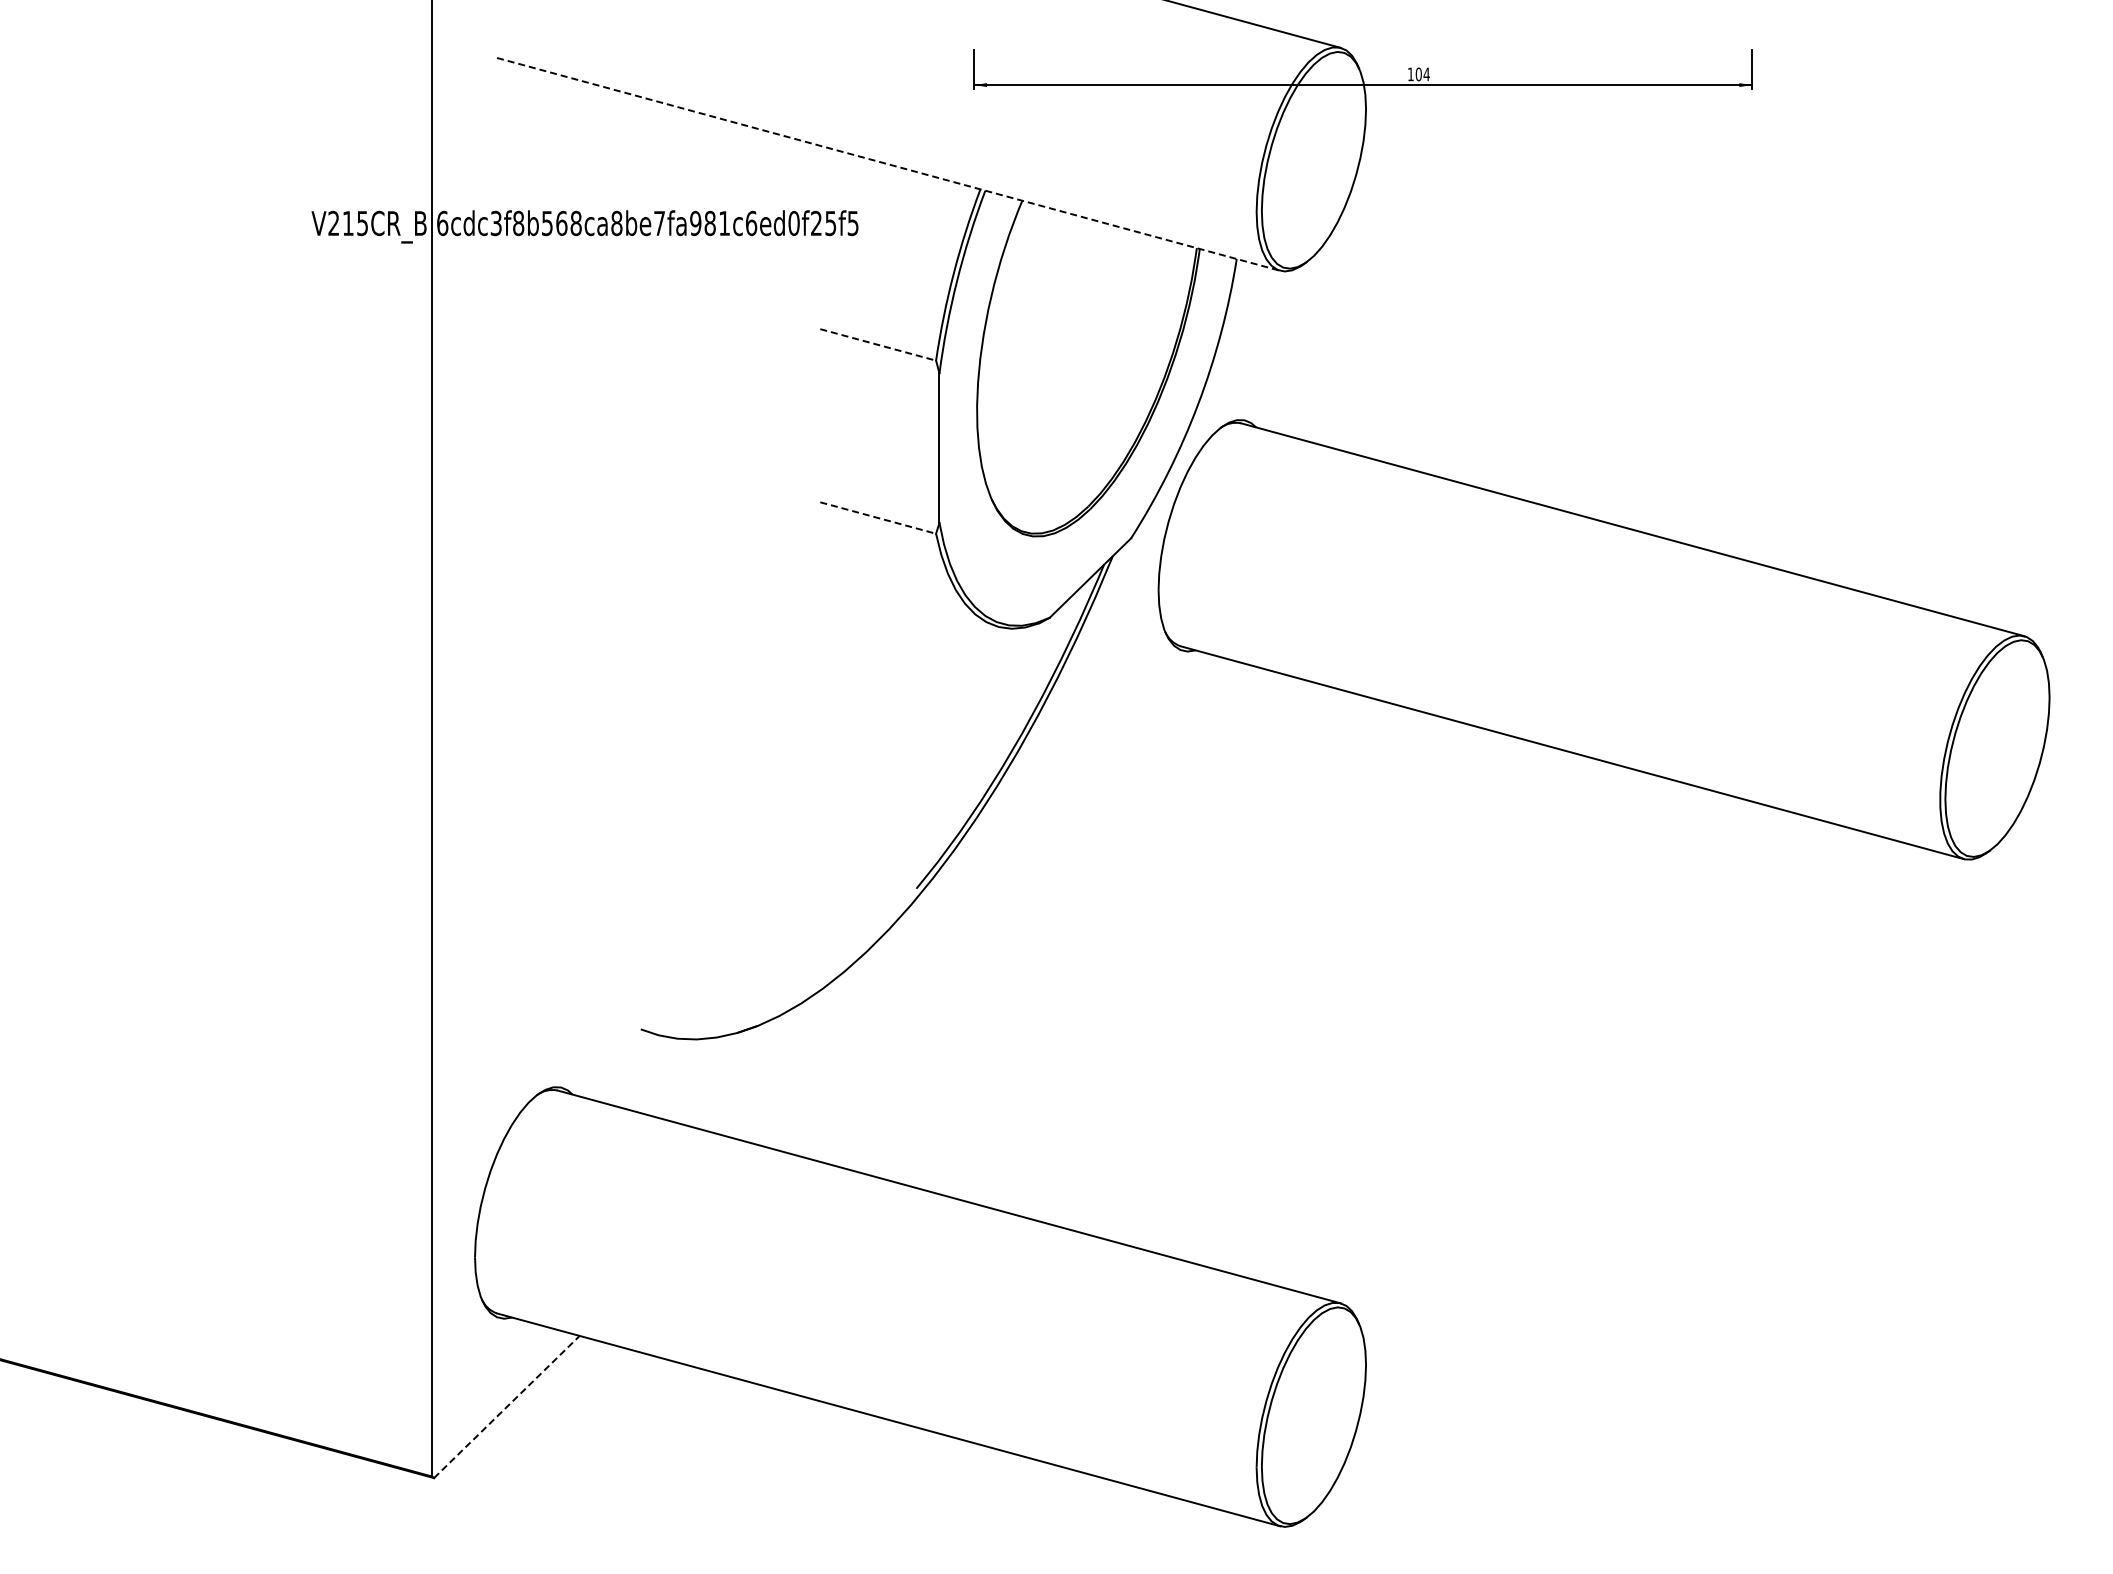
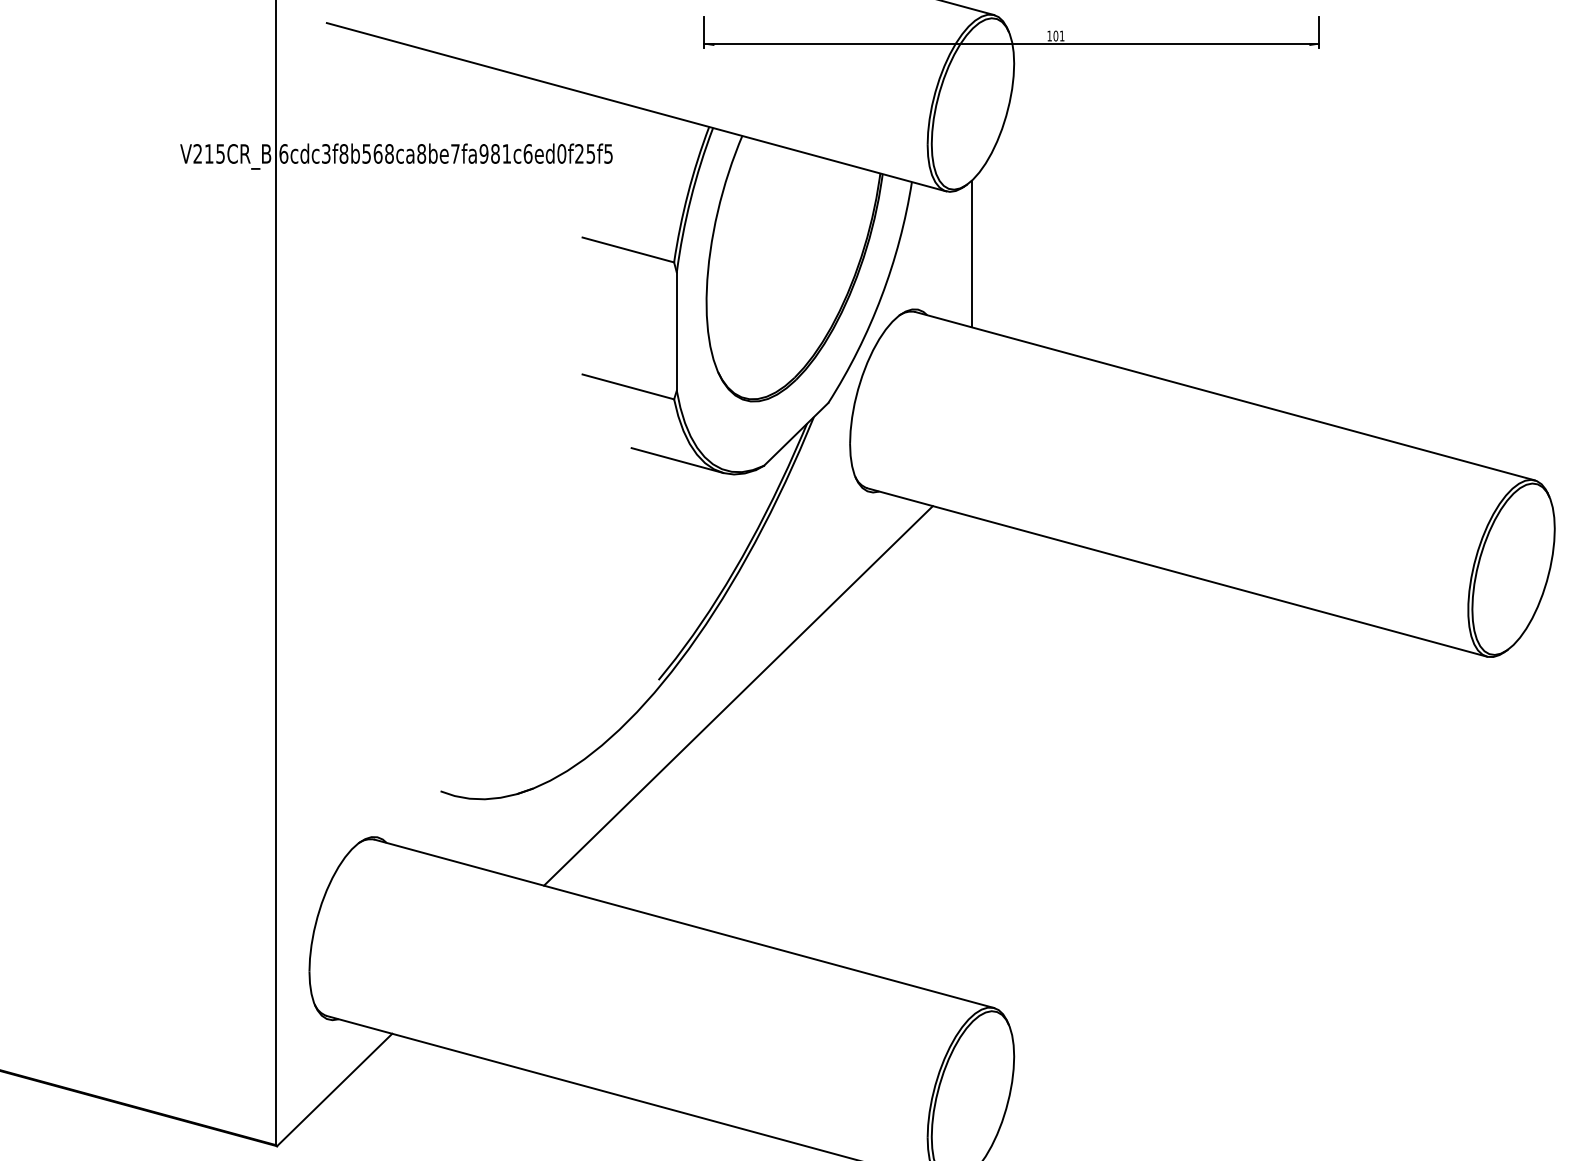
text: (1426, 74) -> (1061, 36), 104 -> 101
line: (888, 164) -> (636, 107), dashed -> solid
line: (878, 344) -> (628, 249), dashed -> solid
line: (1312, 349) -> (971, 253), added
line: (878, 518) -> (628, 387), dashed -> solid
line: (940, 610) -> (677, 460), added
line: (1017, 908) -> (738, 695), added
line: (506, 1407) -> (334, 1090), dashed -> solid

